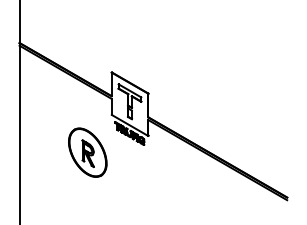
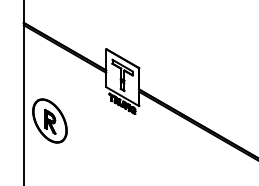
part: (87, 152) -> (49, 120), moved

